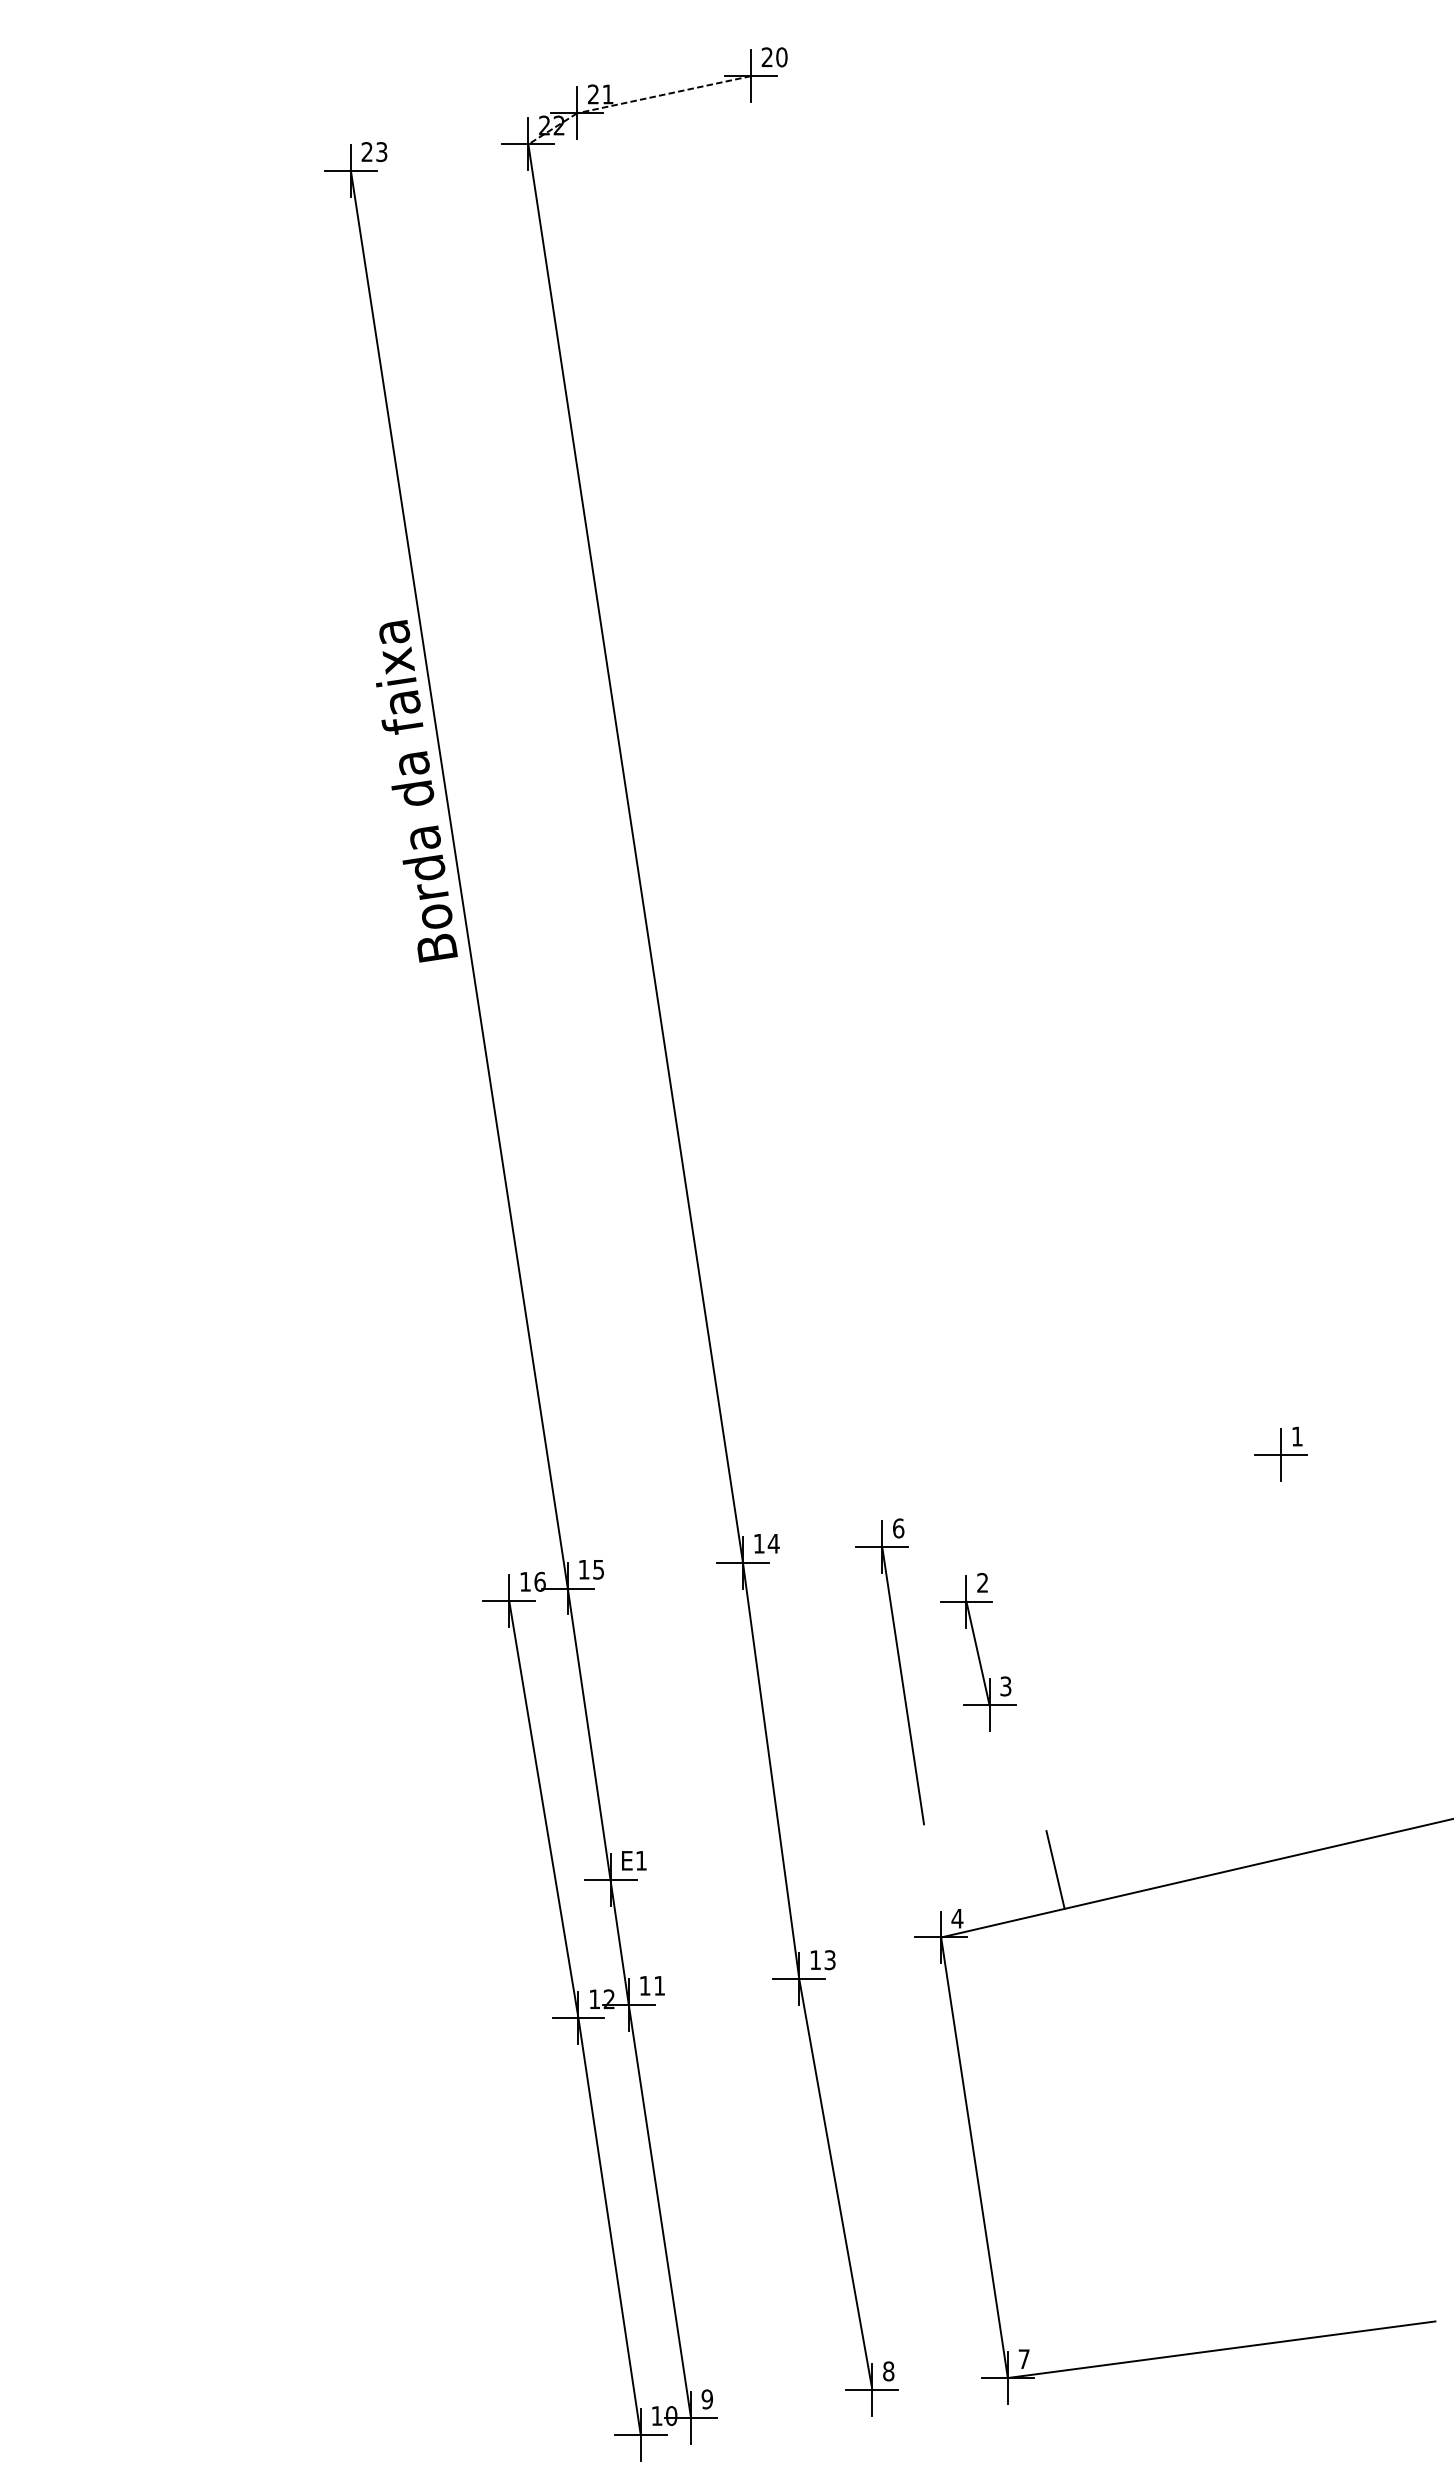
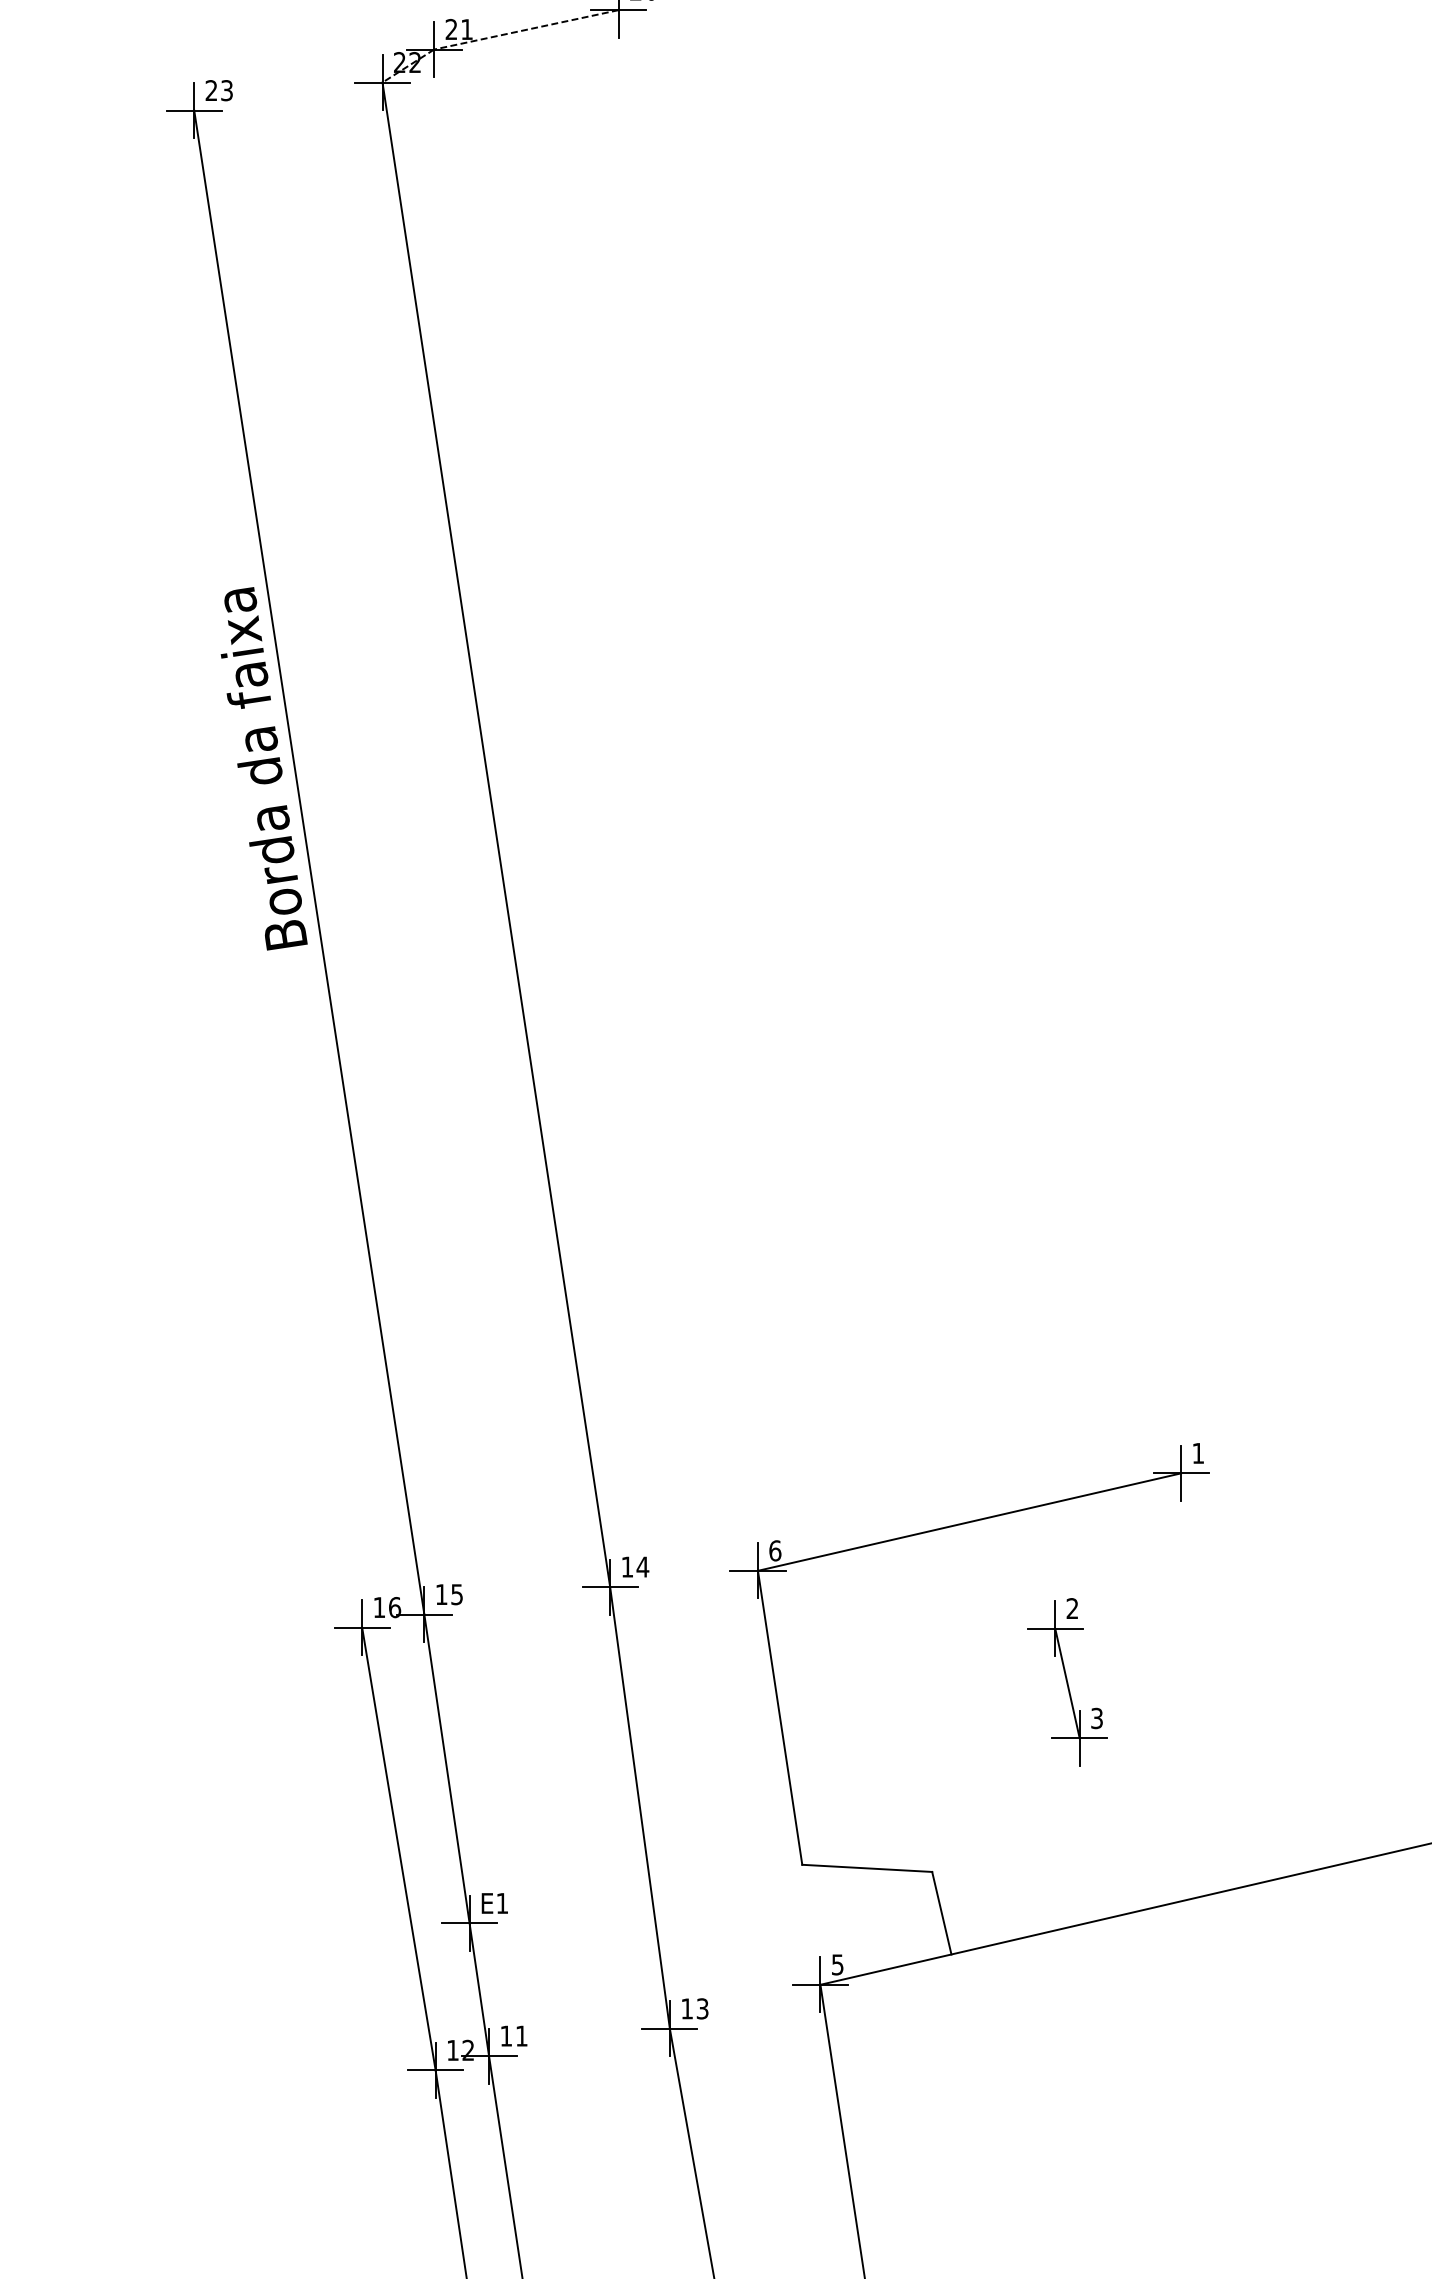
line: (1081, 1501) -> (969, 1522), added
part: (978, 1653) -> (1067, 1683), moved
line: (985, 1827) -> (867, 1868), added
text: (957, 1918) -> (837, 1964), 4 -> 5

